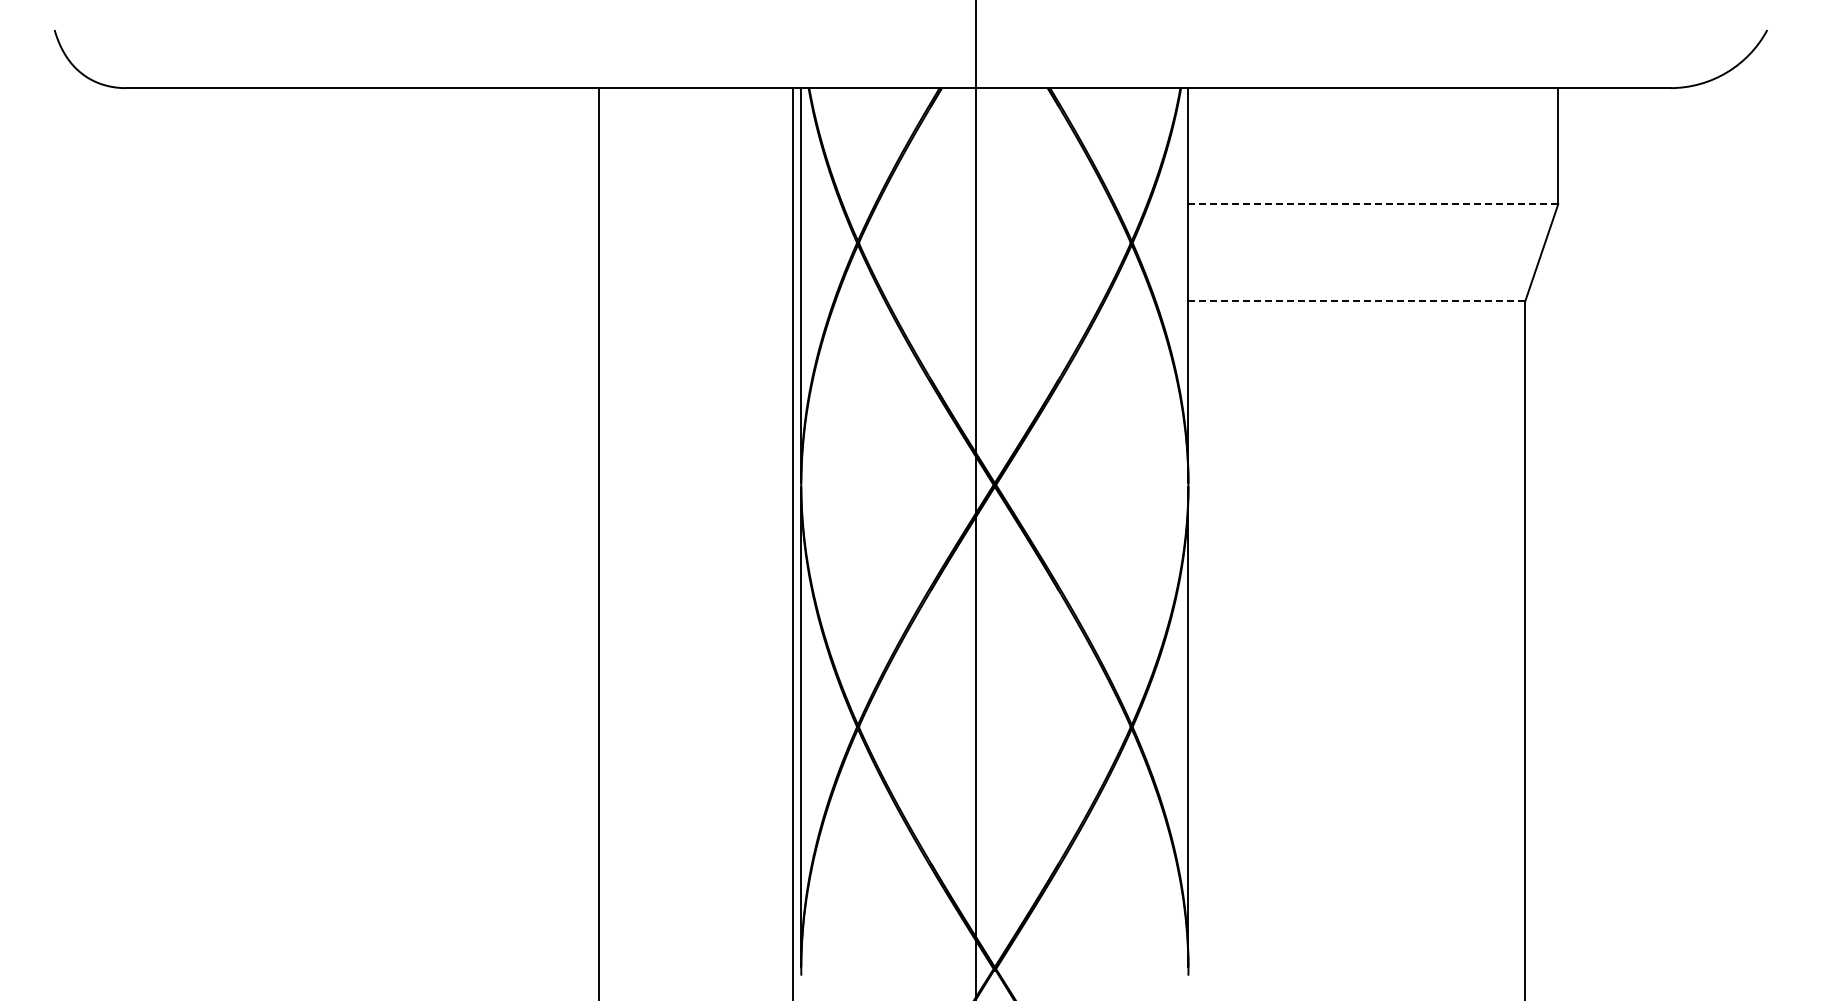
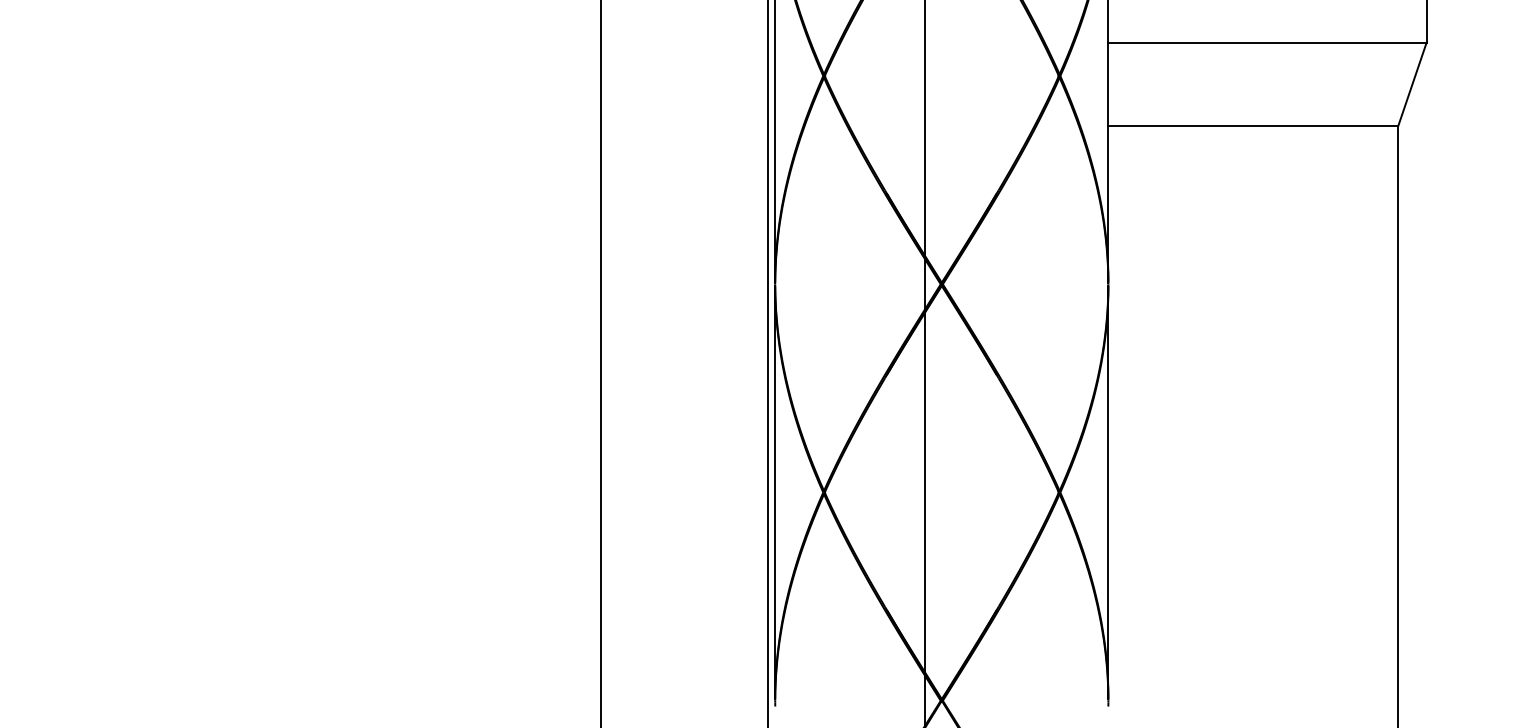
line: (1373, 204) -> (1267, 42), dashed -> solid
line: (1357, 301) -> (1253, 126), dashed -> solid

